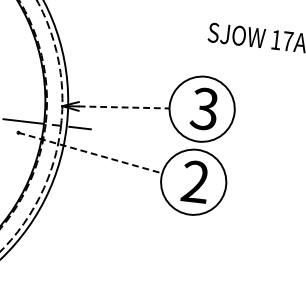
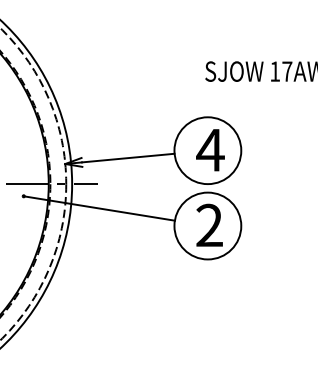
line: (124, 107) -> (128, 158), dashed -> solid
text: (204, 108) -> (210, 149), 3 -> 4
line: (90, 153) -> (99, 208), dashed -> solid

